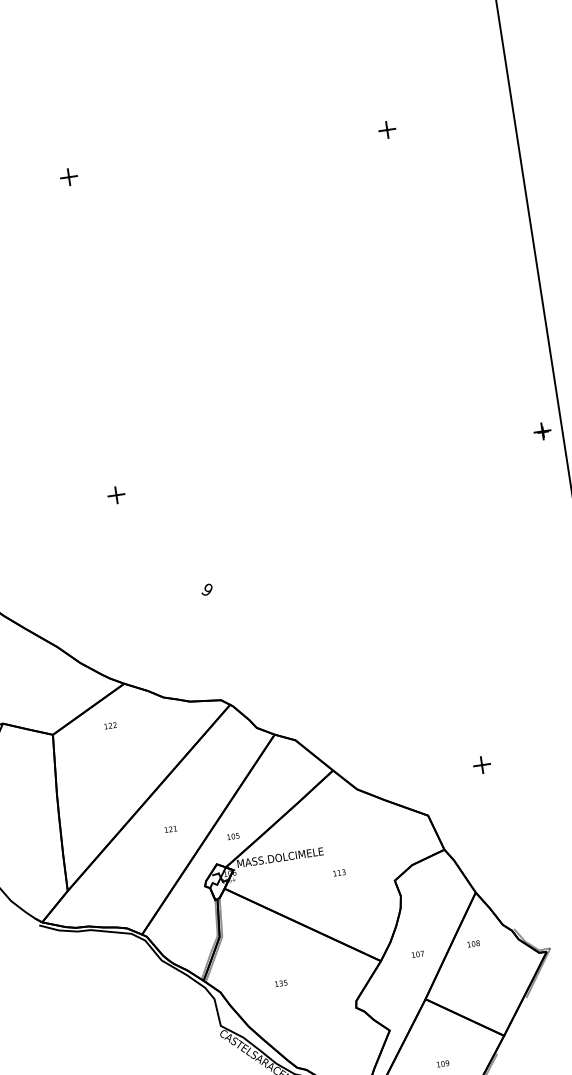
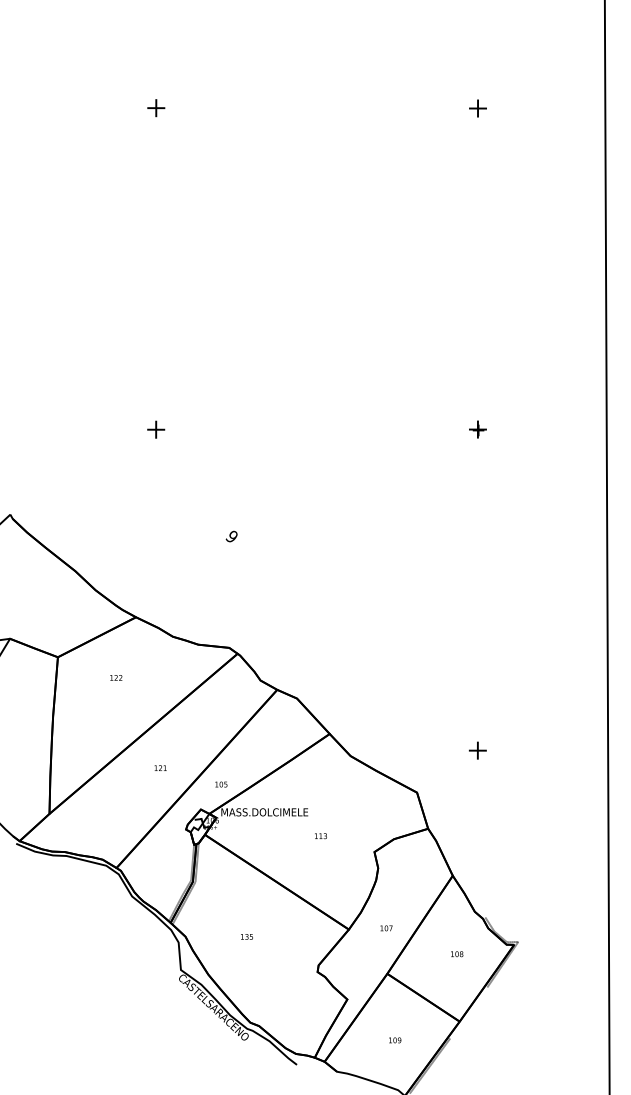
part: (542, 431) -> (477, 429), moved
text: (110, 725) -> (116, 677), moved
text: (474, 944) -> (457, 954), moved

